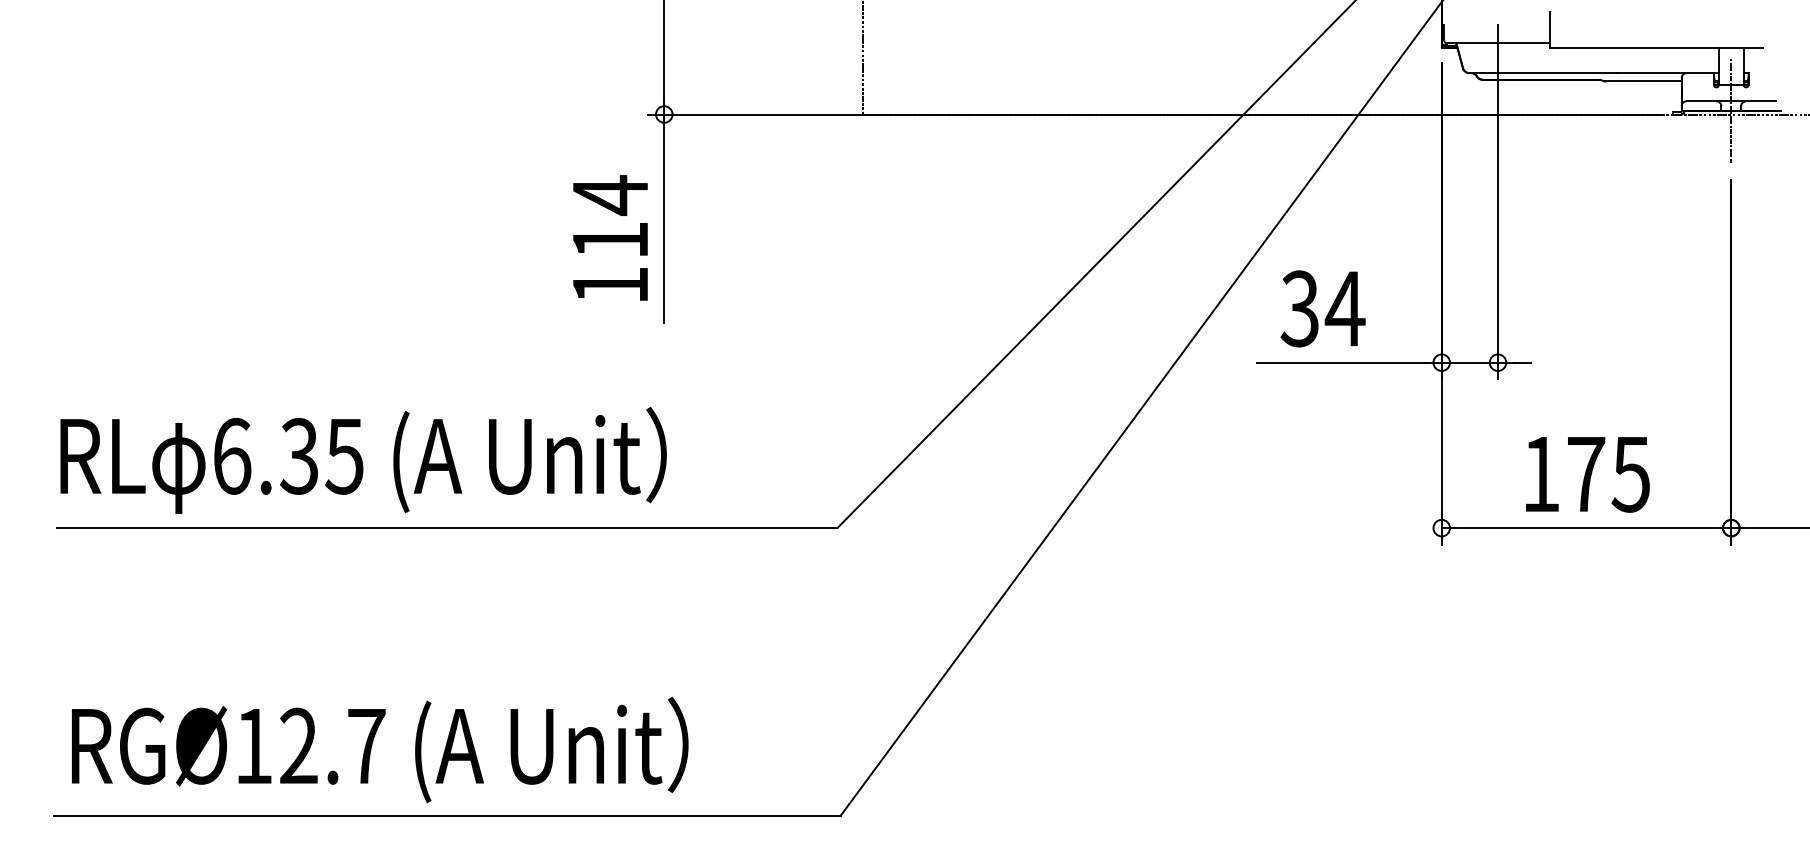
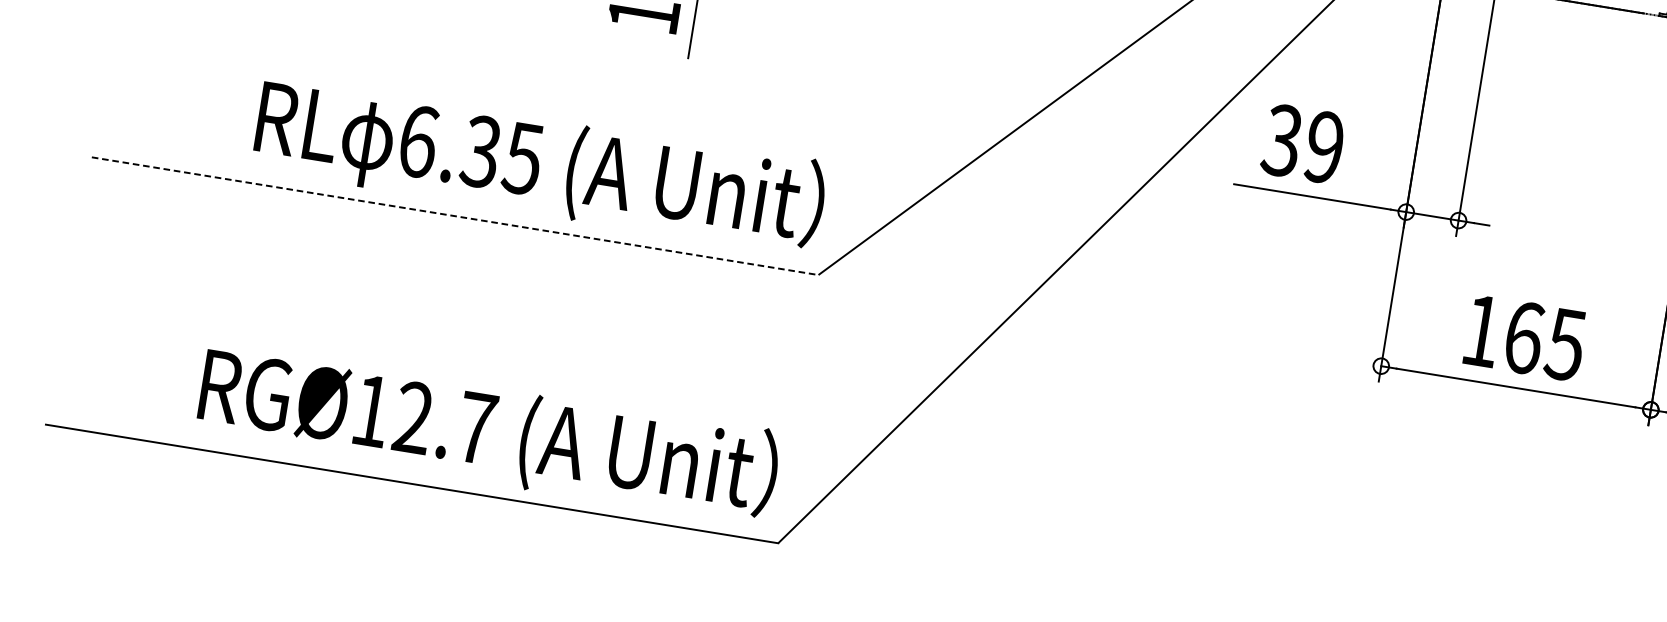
text: (1344, 308) -> (1323, 146), 34 -> 39
text: (363, 460) -> (540, 165), moved
text: (1586, 473) -> (1524, 337), 175 -> 165
line: (447, 528) -> (455, 216), solid -> dashed
text: (380, 749) -> (489, 433), moved

